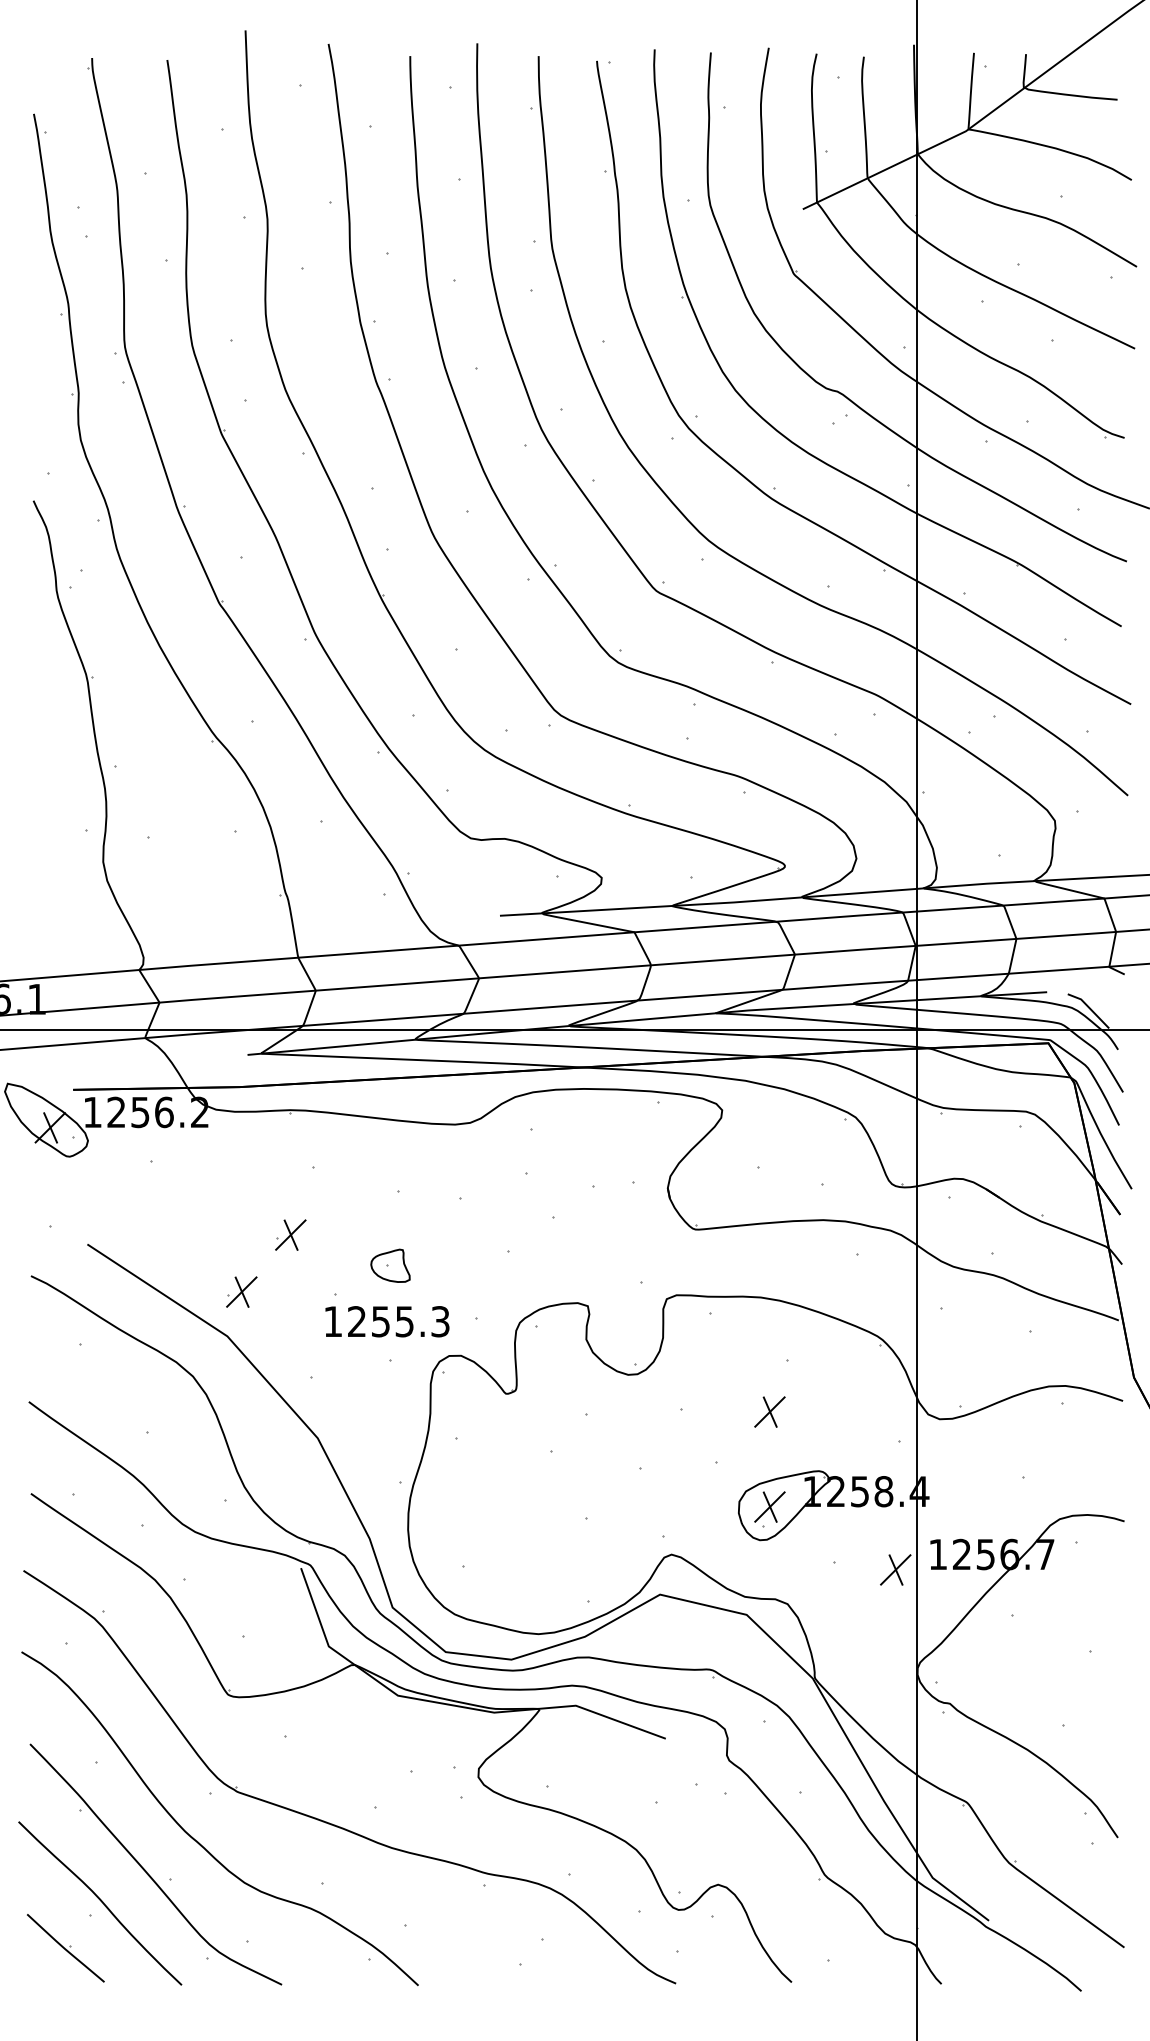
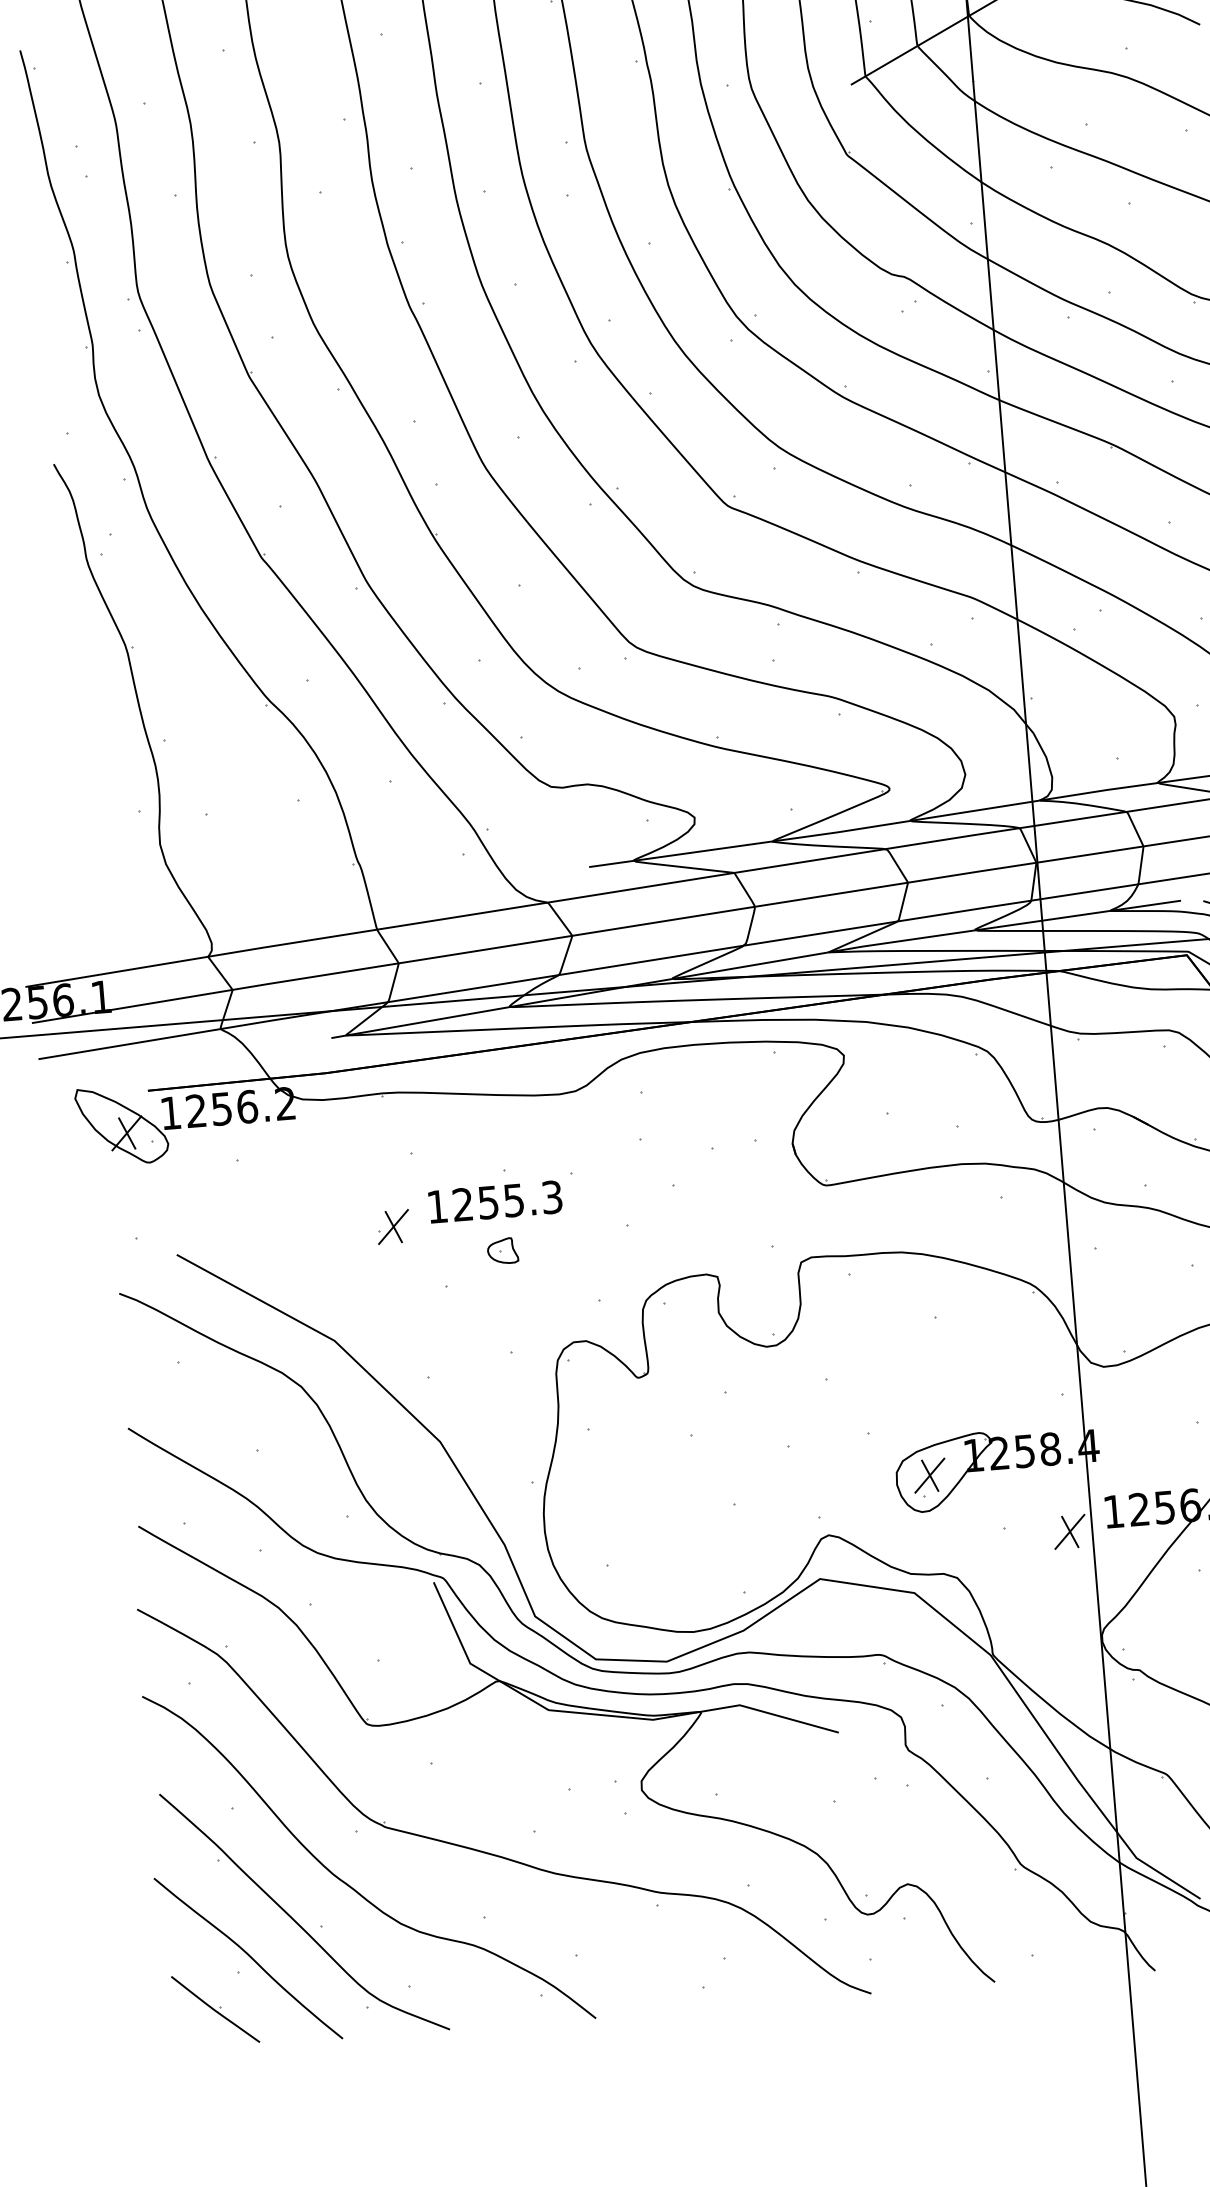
part: (390, 1265) -> (502, 1250), size x0.71
part: (241, 1291) -> (345, 1291), removed
text: (387, 1321) -> (495, 1201), moved
part: (769, 1411) -> (920, 1373), removed

